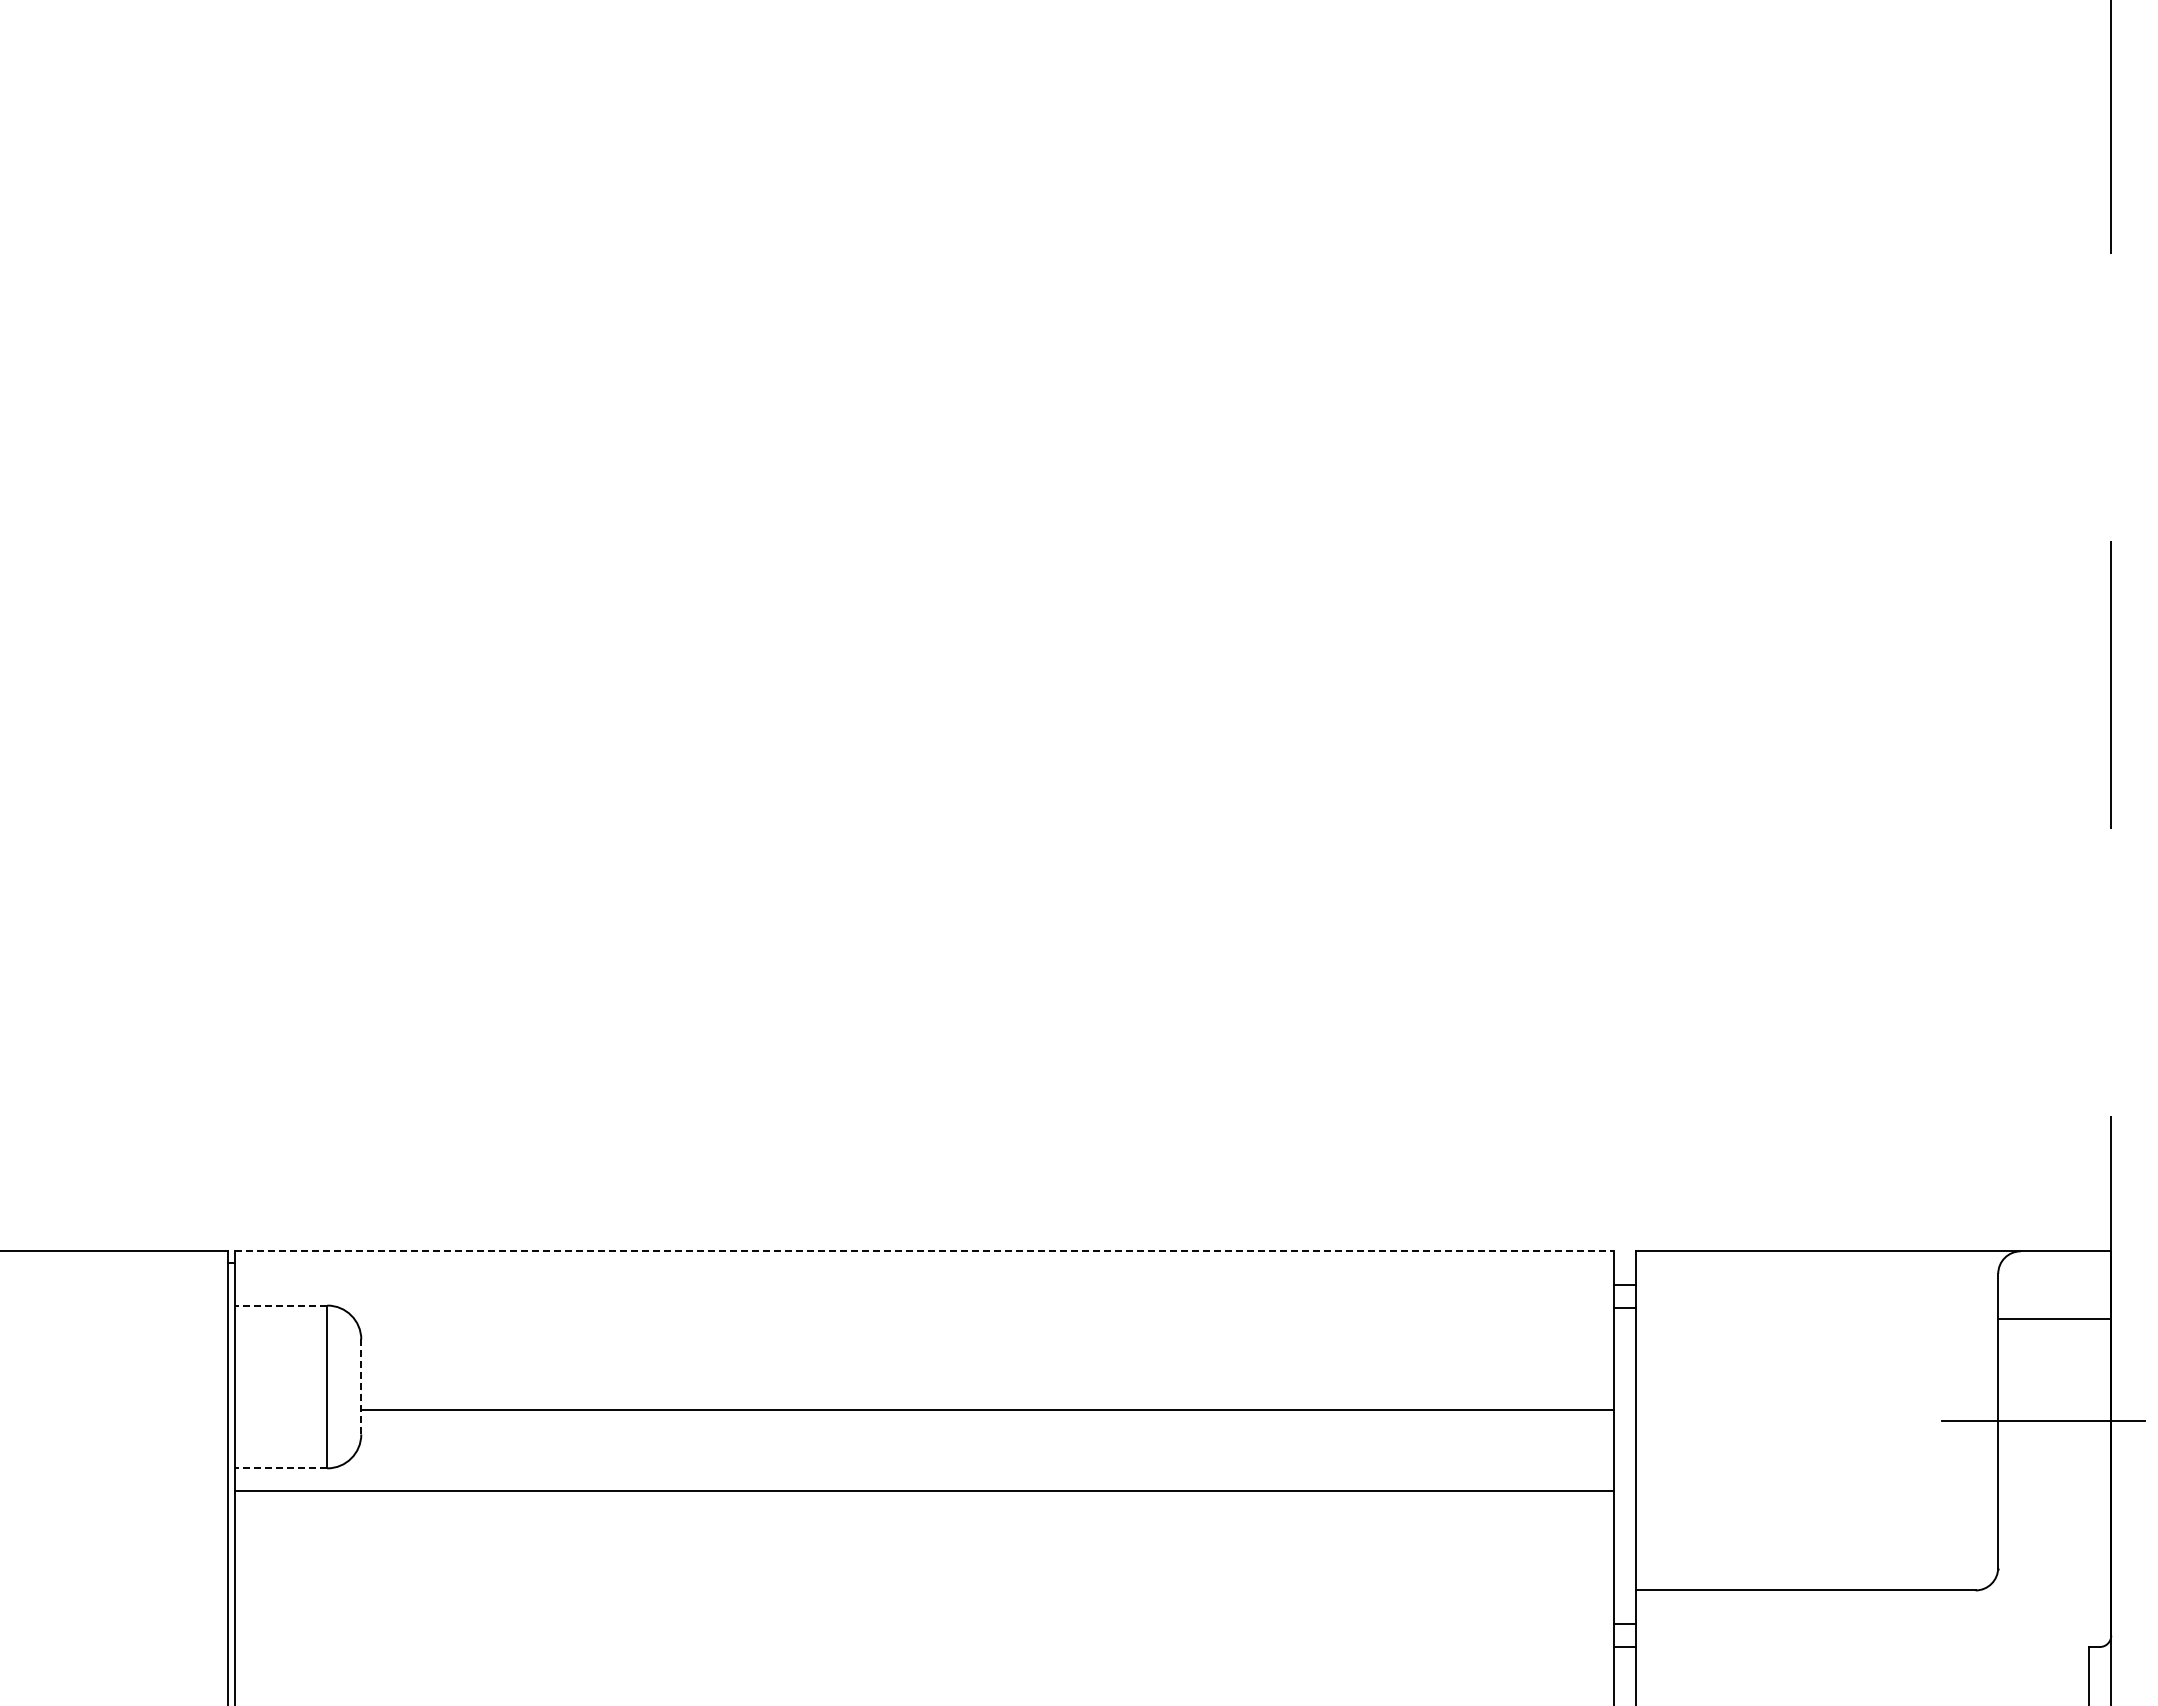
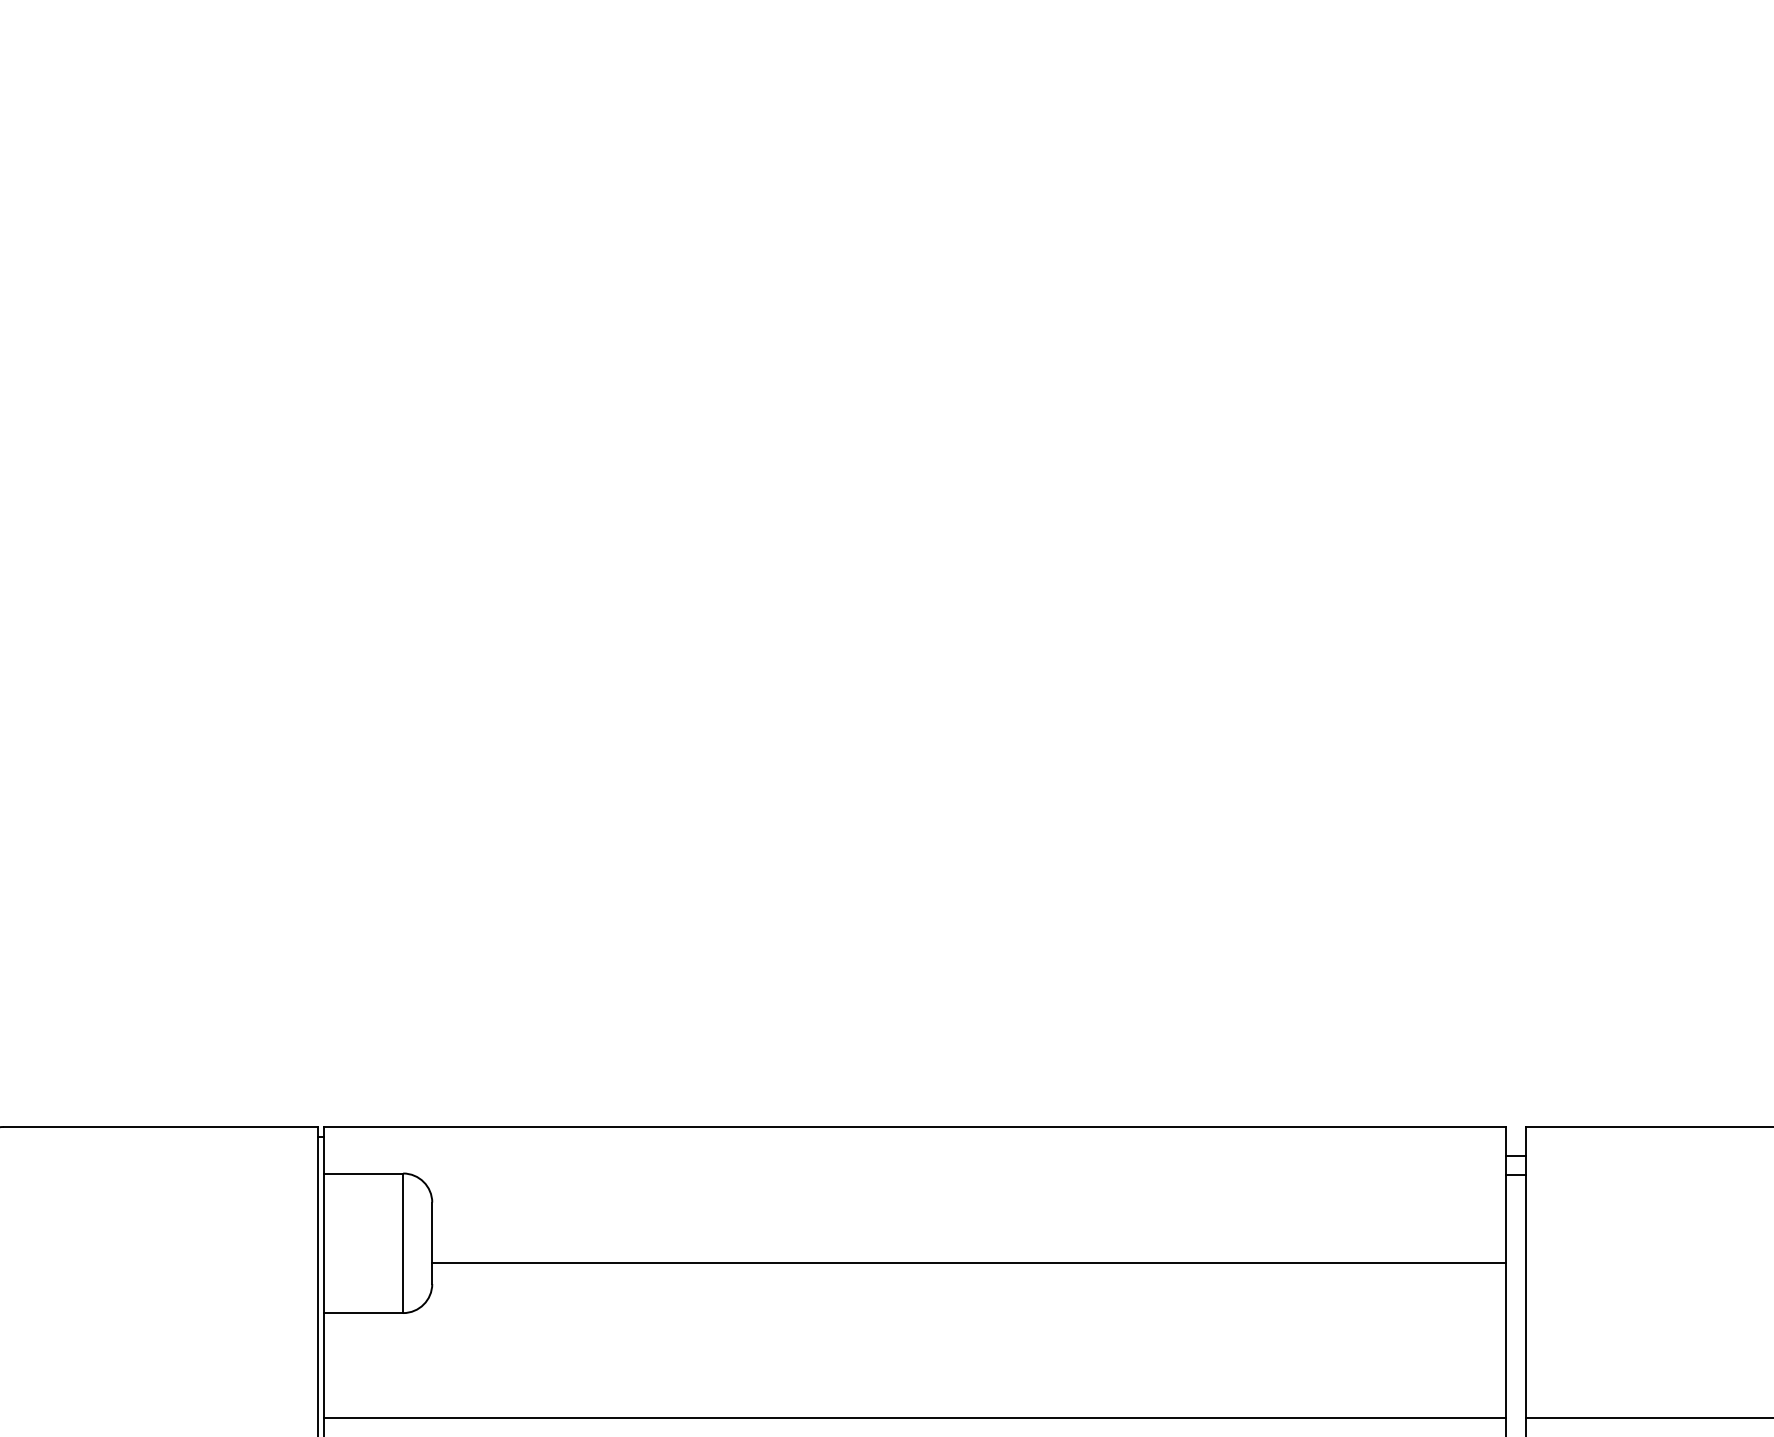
line: (924, 1251) -> (915, 1127), dashed -> solid
line: (280, 1305) -> (362, 1173), dashed -> solid
line: (361, 1387) -> (432, 1243), dashed -> solid
line: (280, 1468) -> (362, 1313), dashed -> solid
line: (923, 1491) -> (914, 1417), moved

